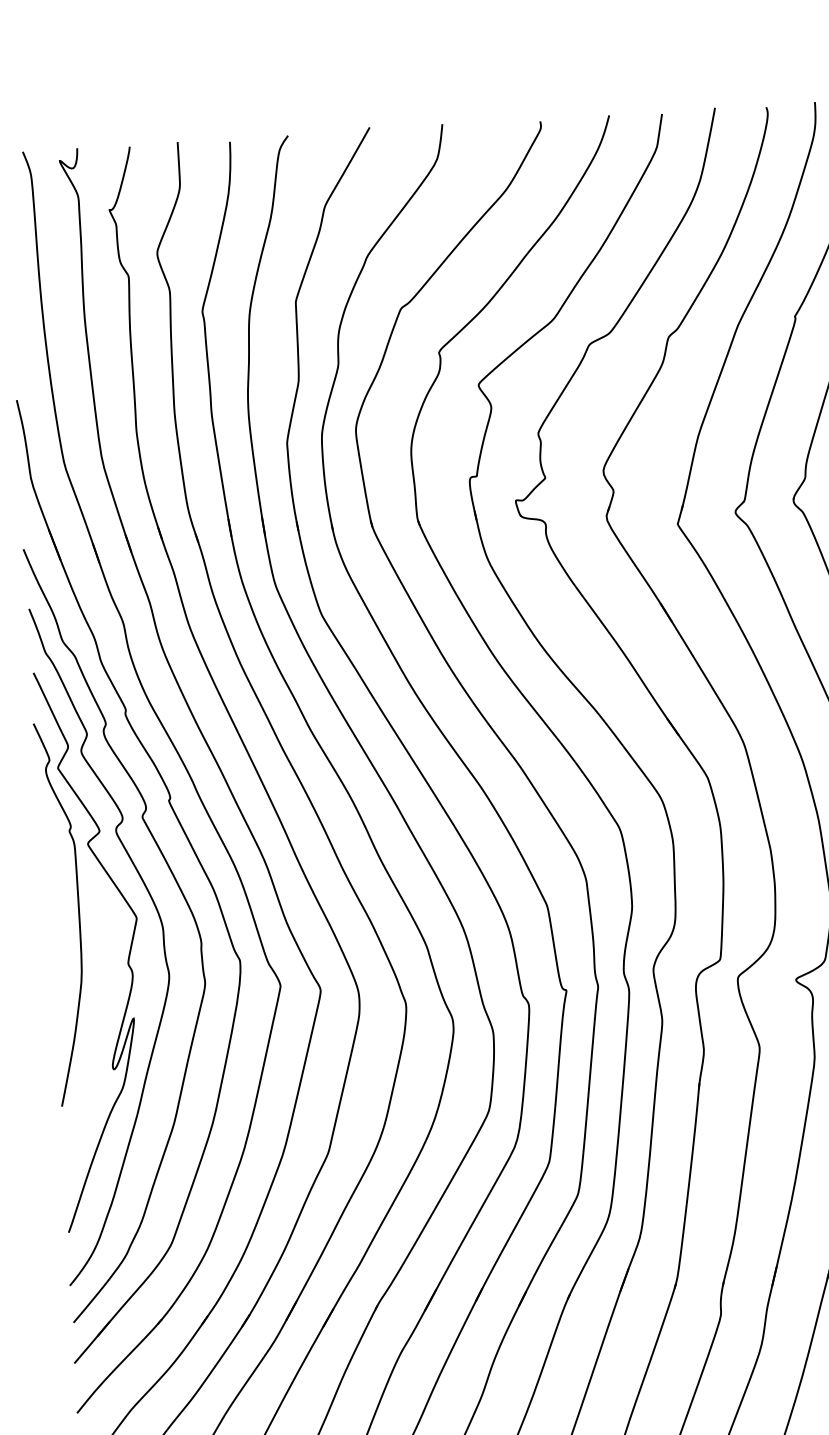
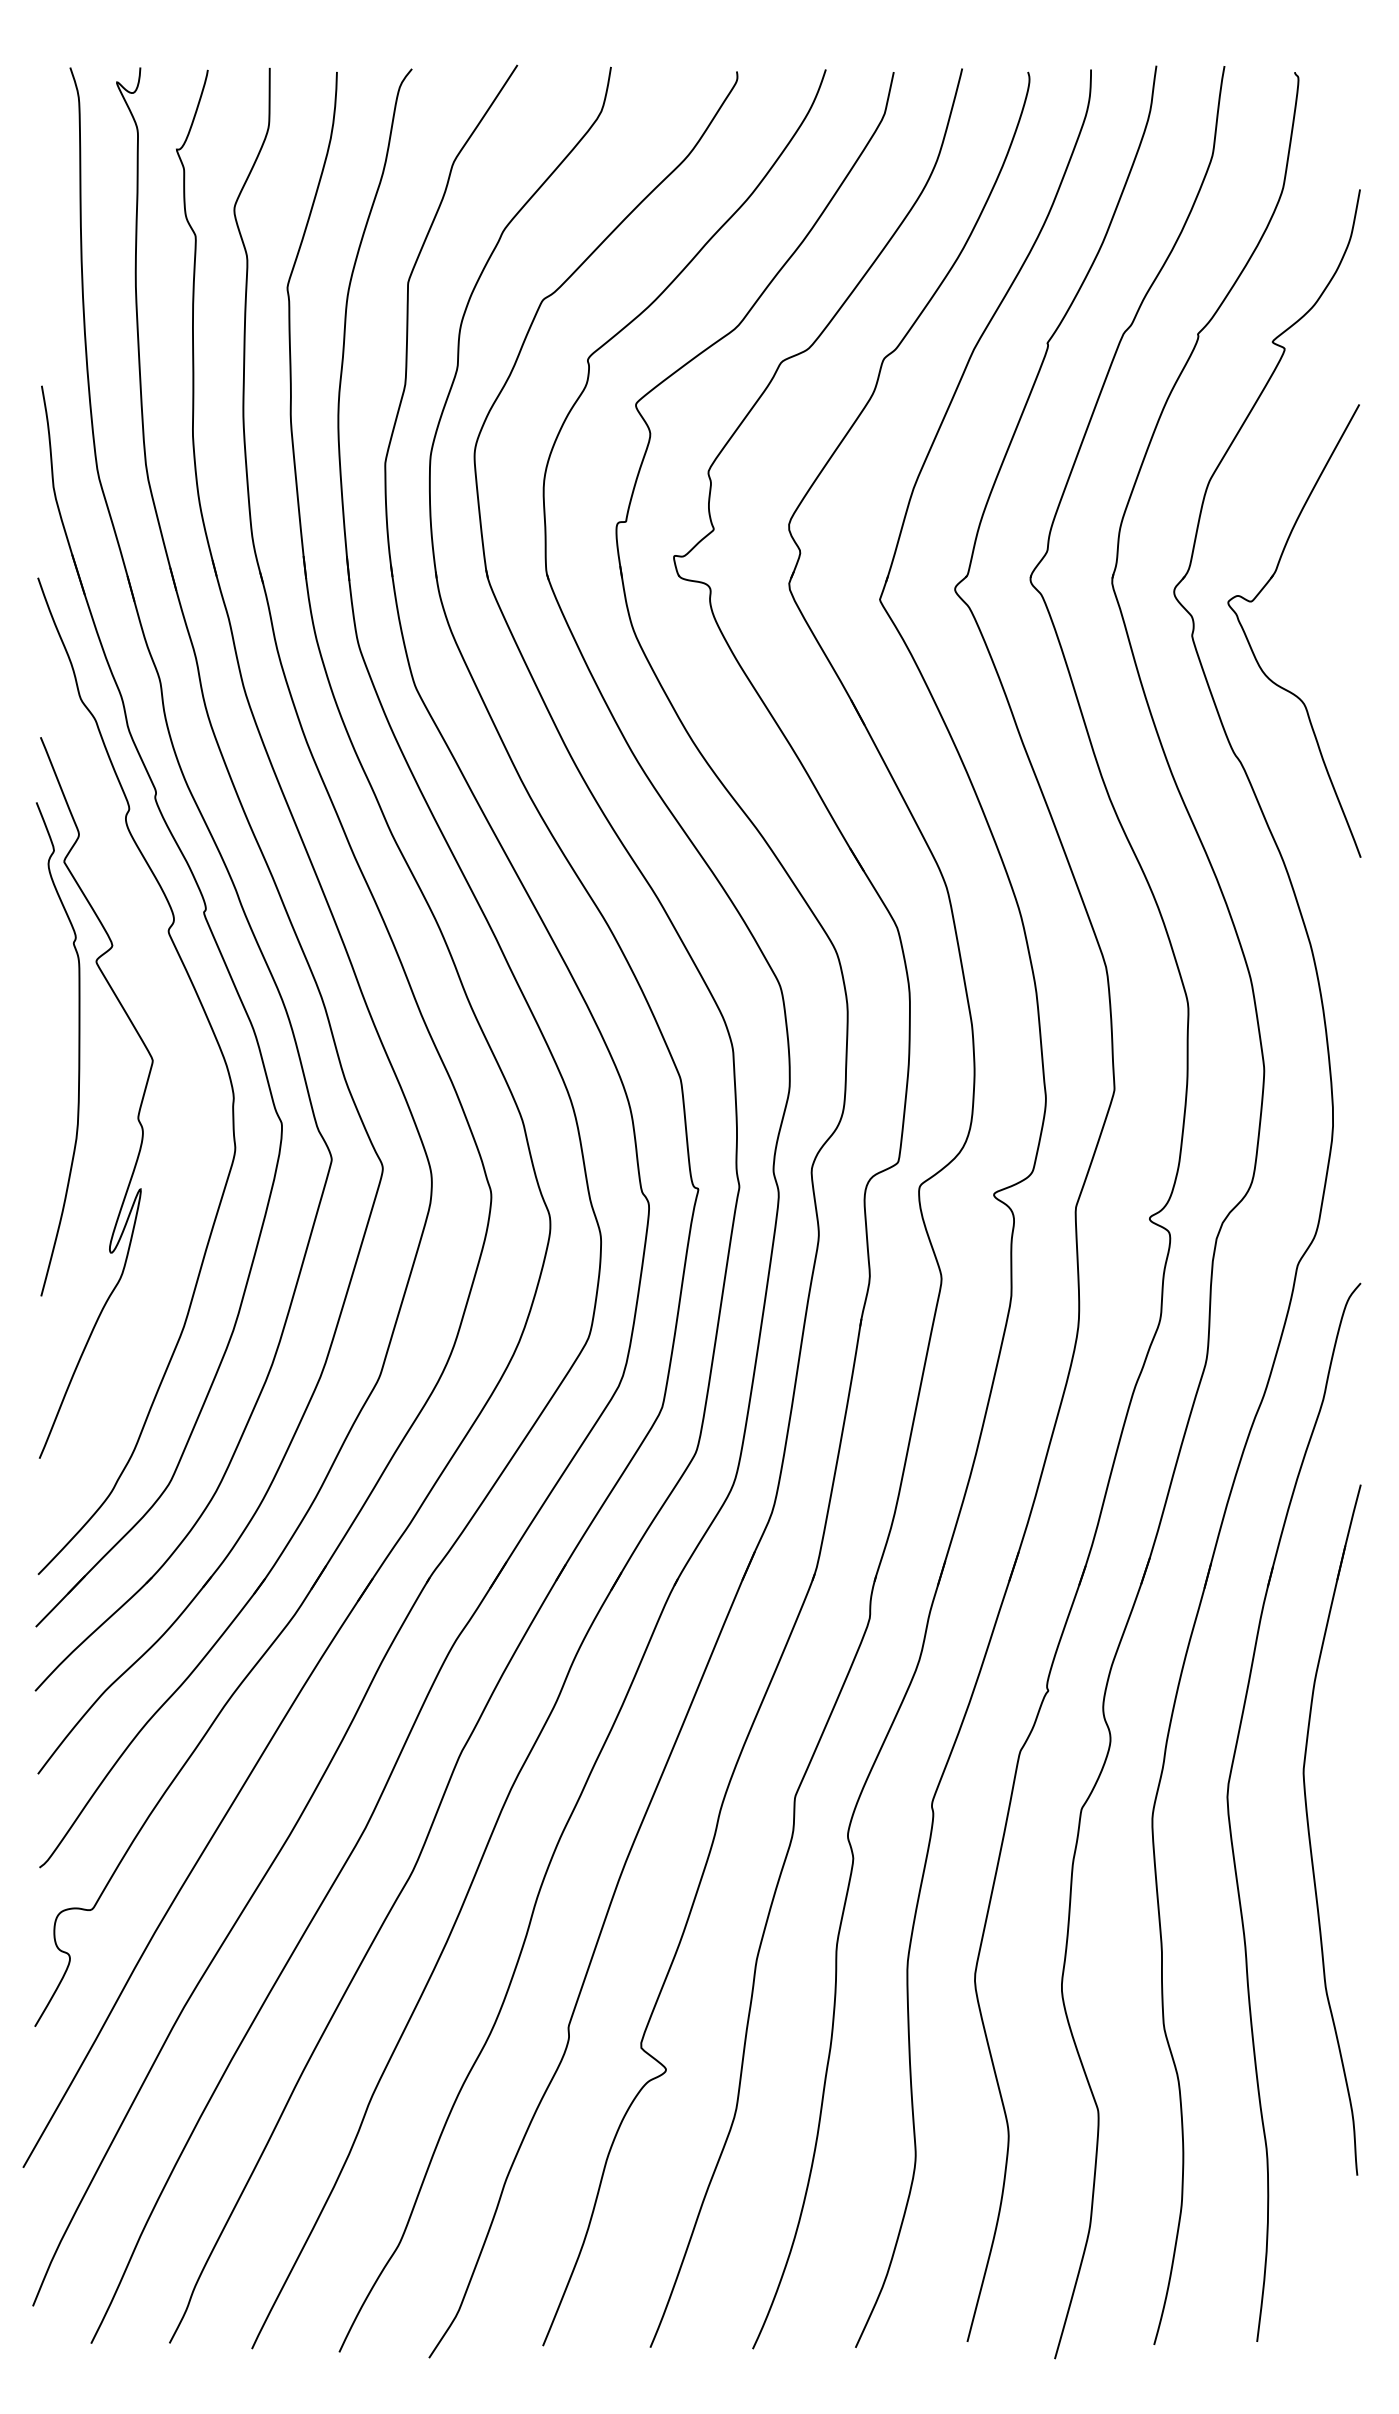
curve: (162, 939) -> (184, 1090), removed

